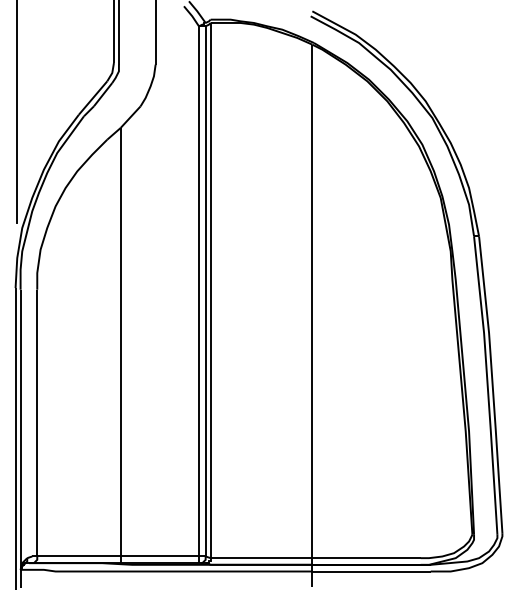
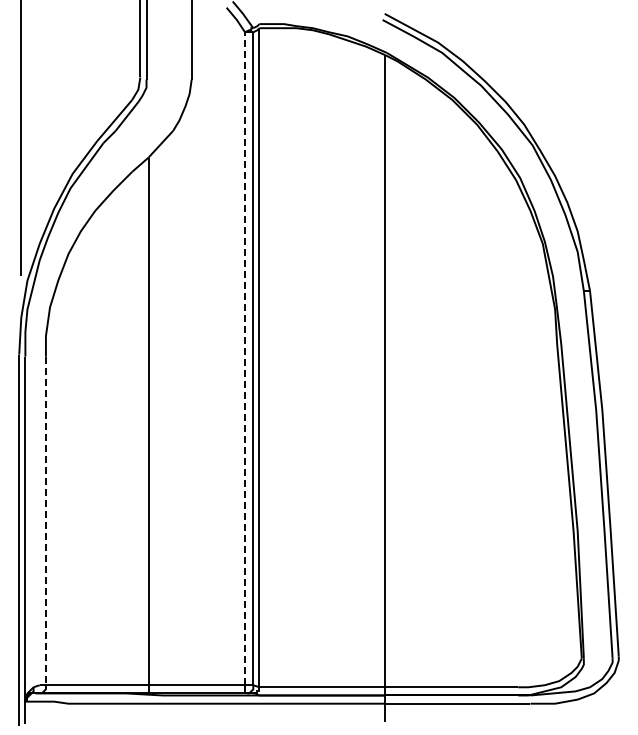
line: (199, 291) -> (245, 358), solid -> dashed
line: (36, 423) -> (45, 521), solid -> dashed

